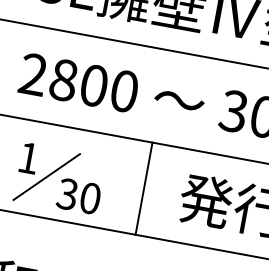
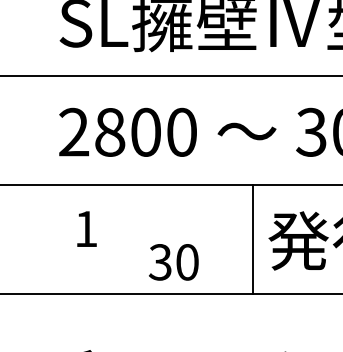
line: (46, 176) -> (110, 246), removed
line: (143, 188) -> (252, 239), moved
text: (78, 196) -> (173, 262), moved

